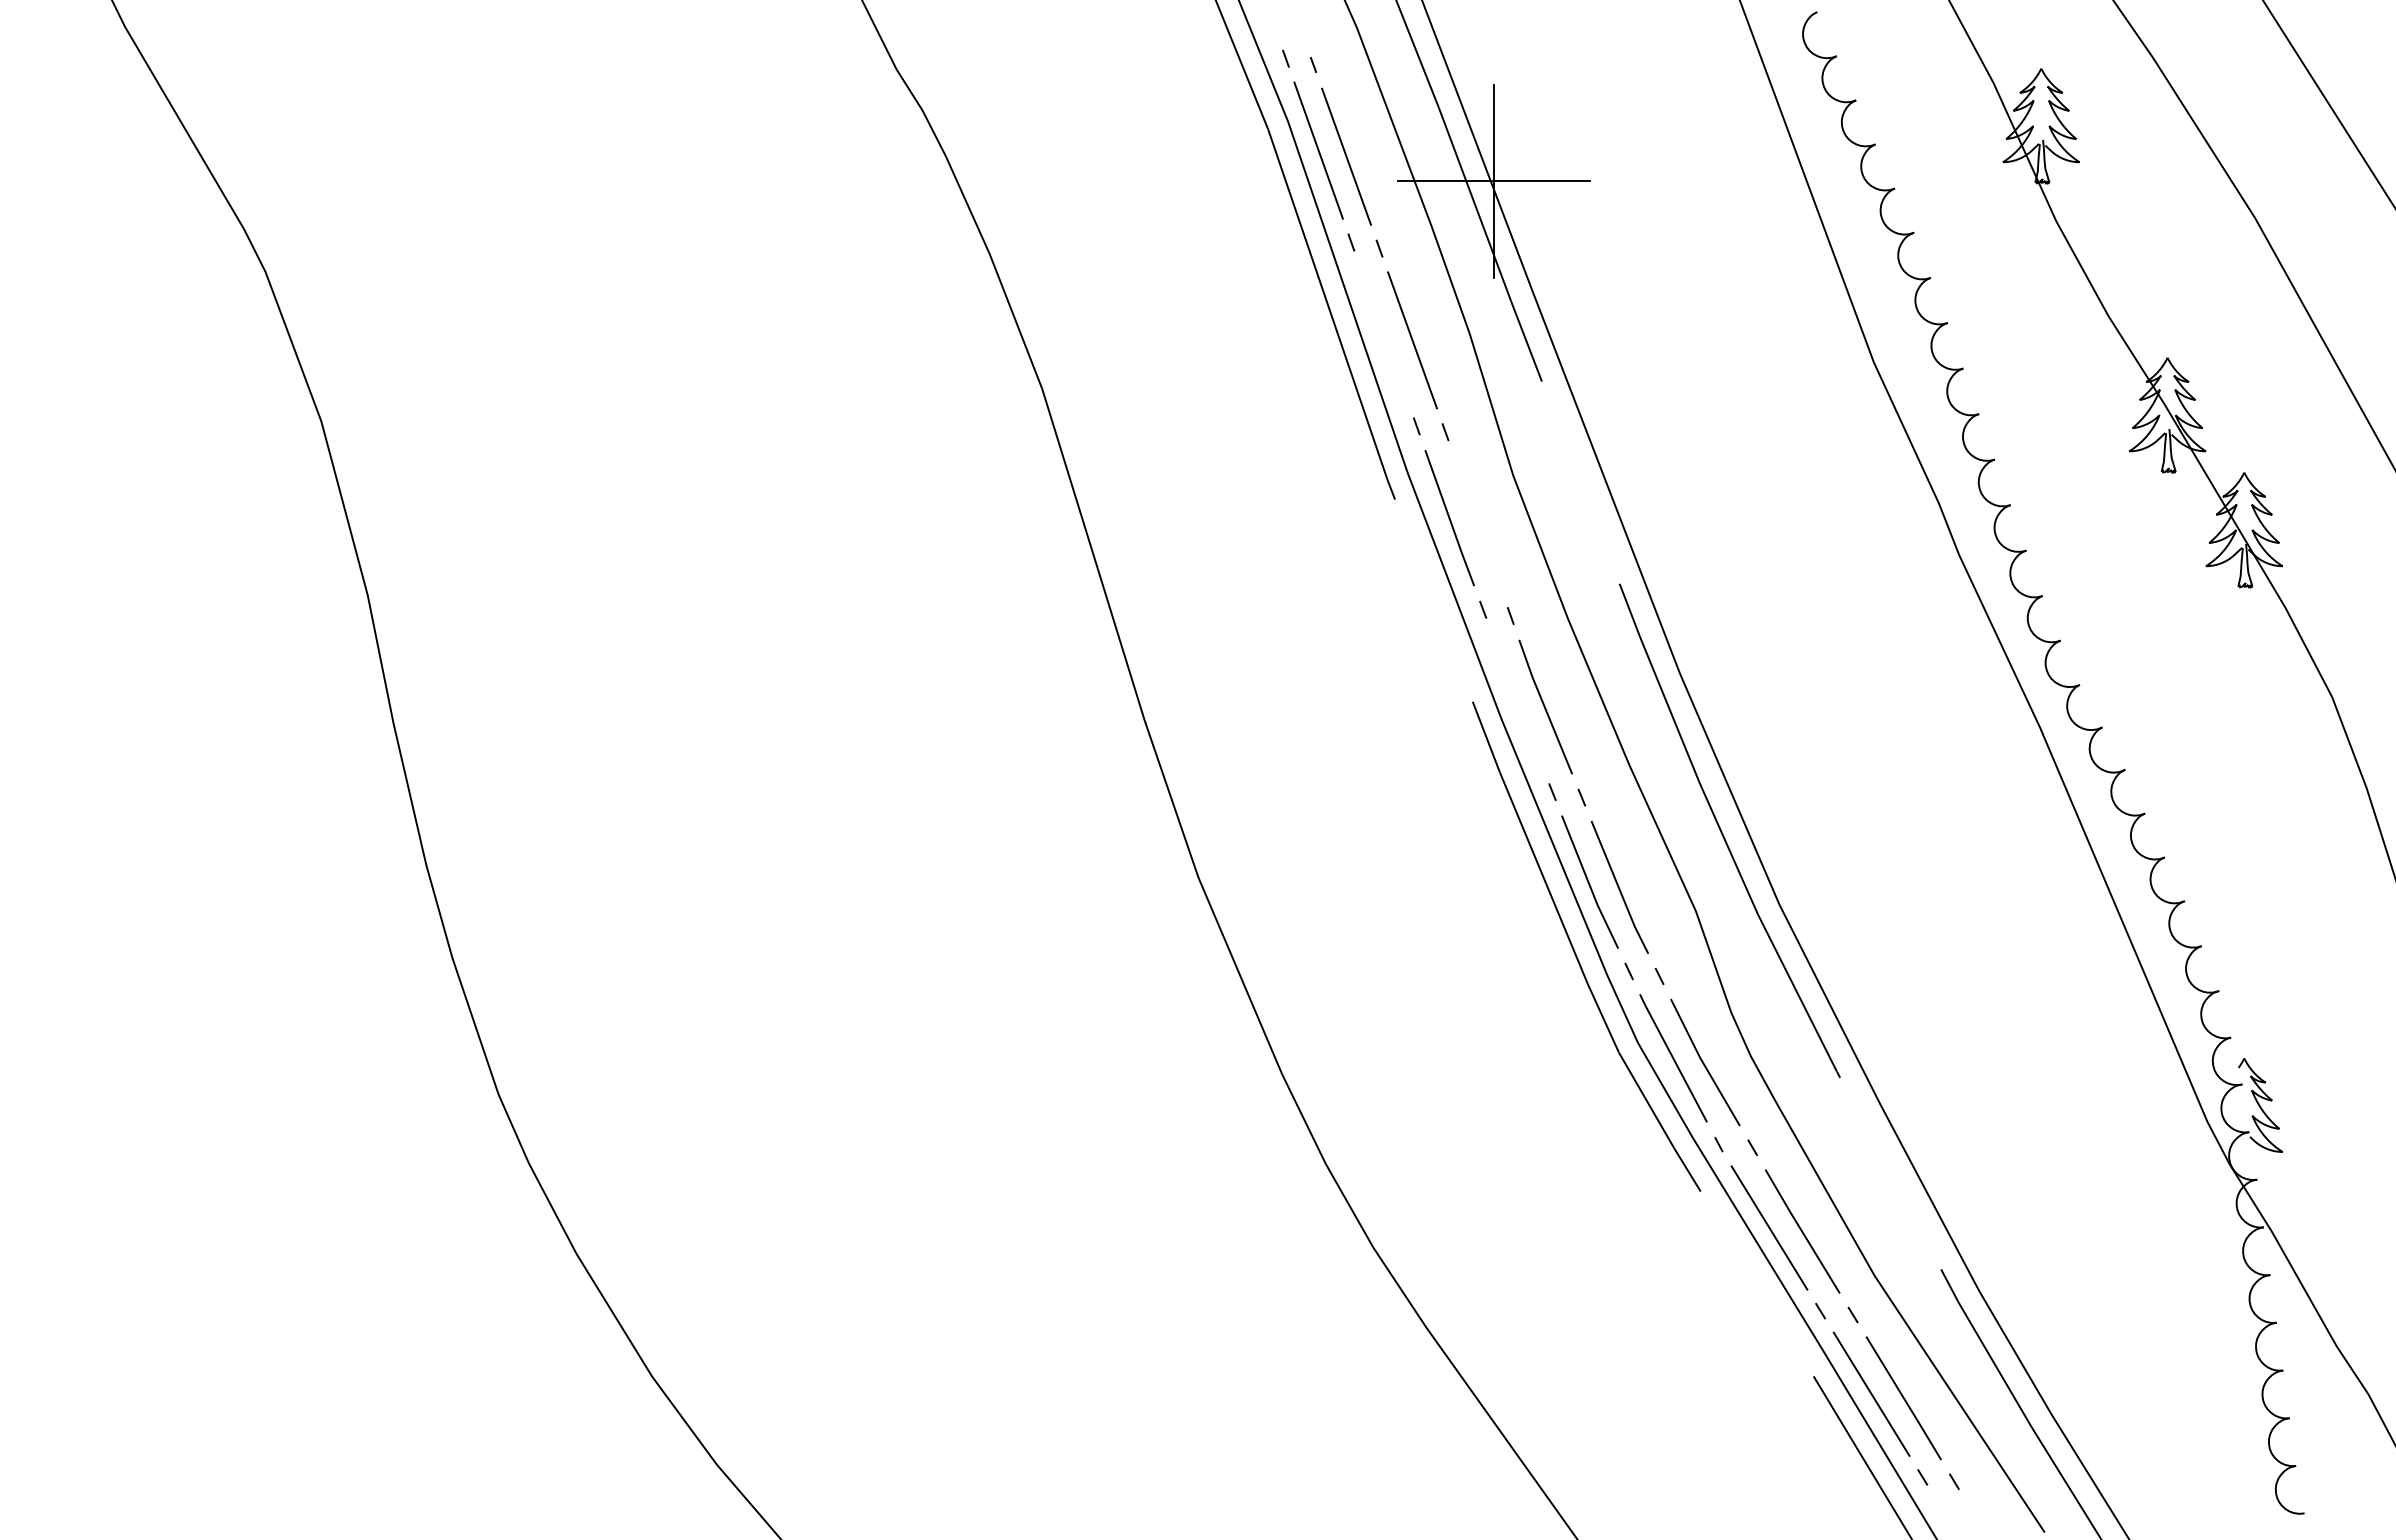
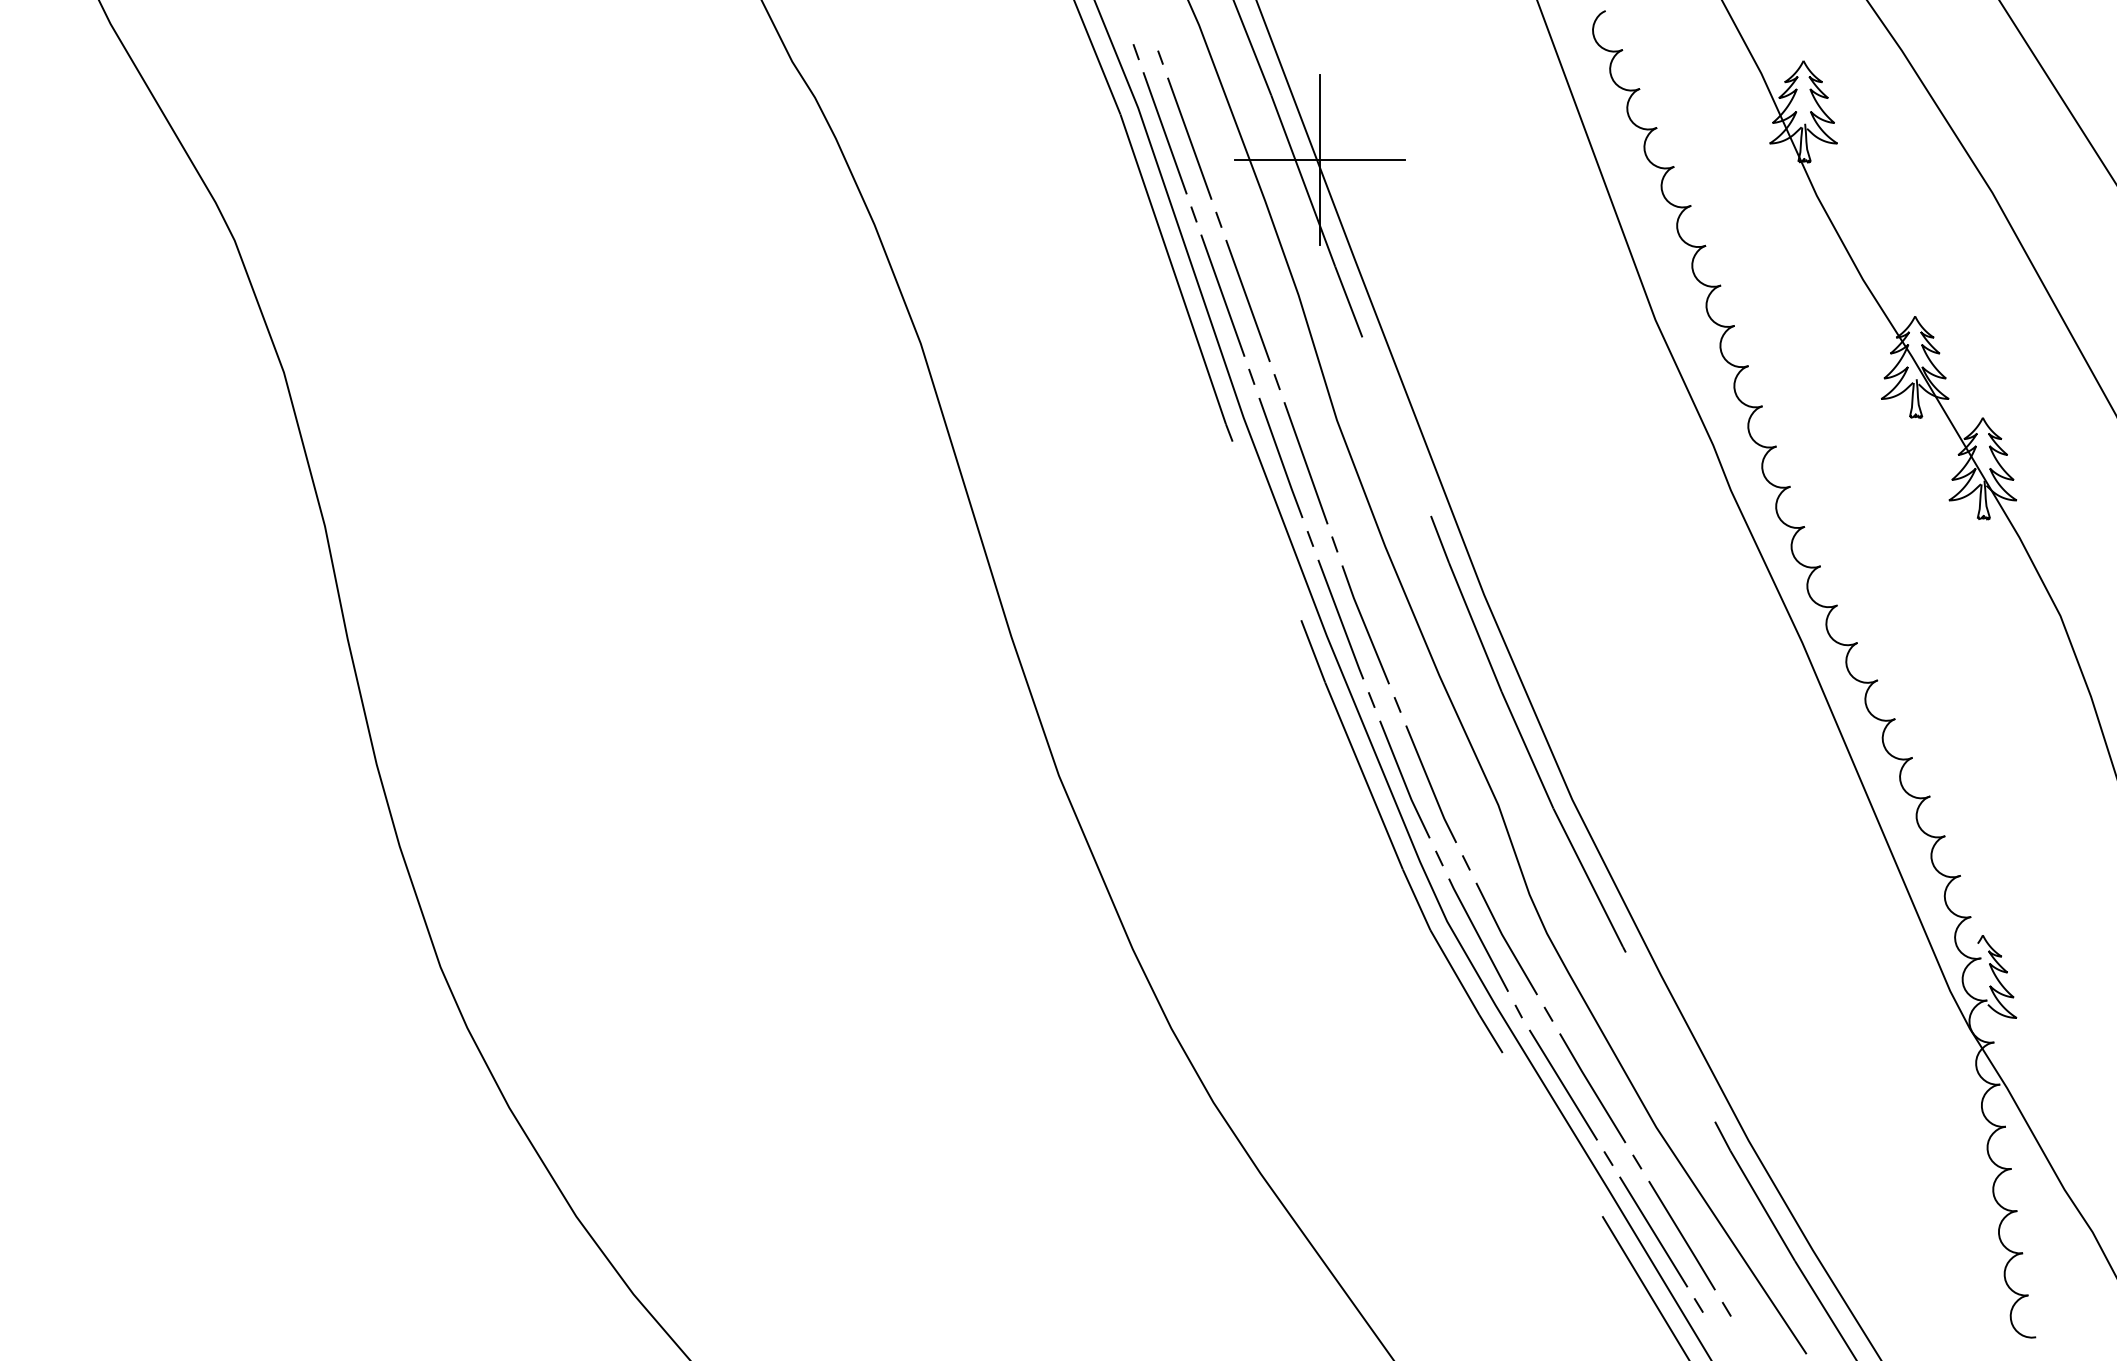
line: (1383, 334) -> (1222, 295), added
line: (1478, 524) -> (1306, 463), added
line: (1517, 700) -> (1340, 619), added

